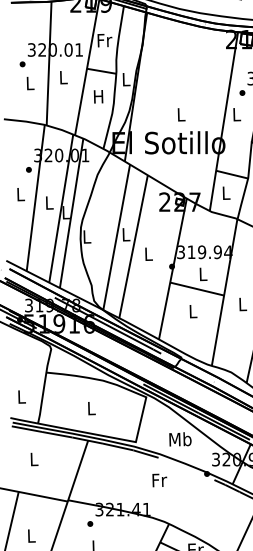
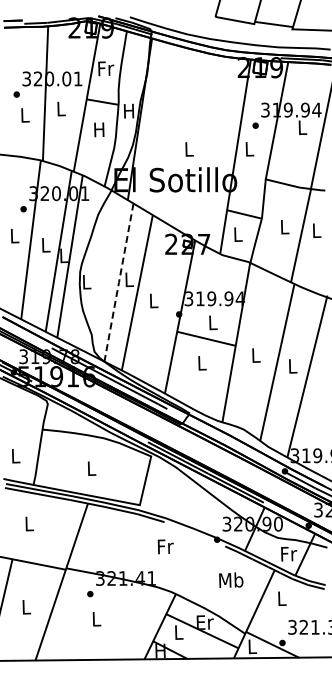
text: (125, 79) -> (128, 110), L -> H
line: (116, 237) -> (118, 282), solid -> dashed
text: (180, 438) -> (231, 579), moved

